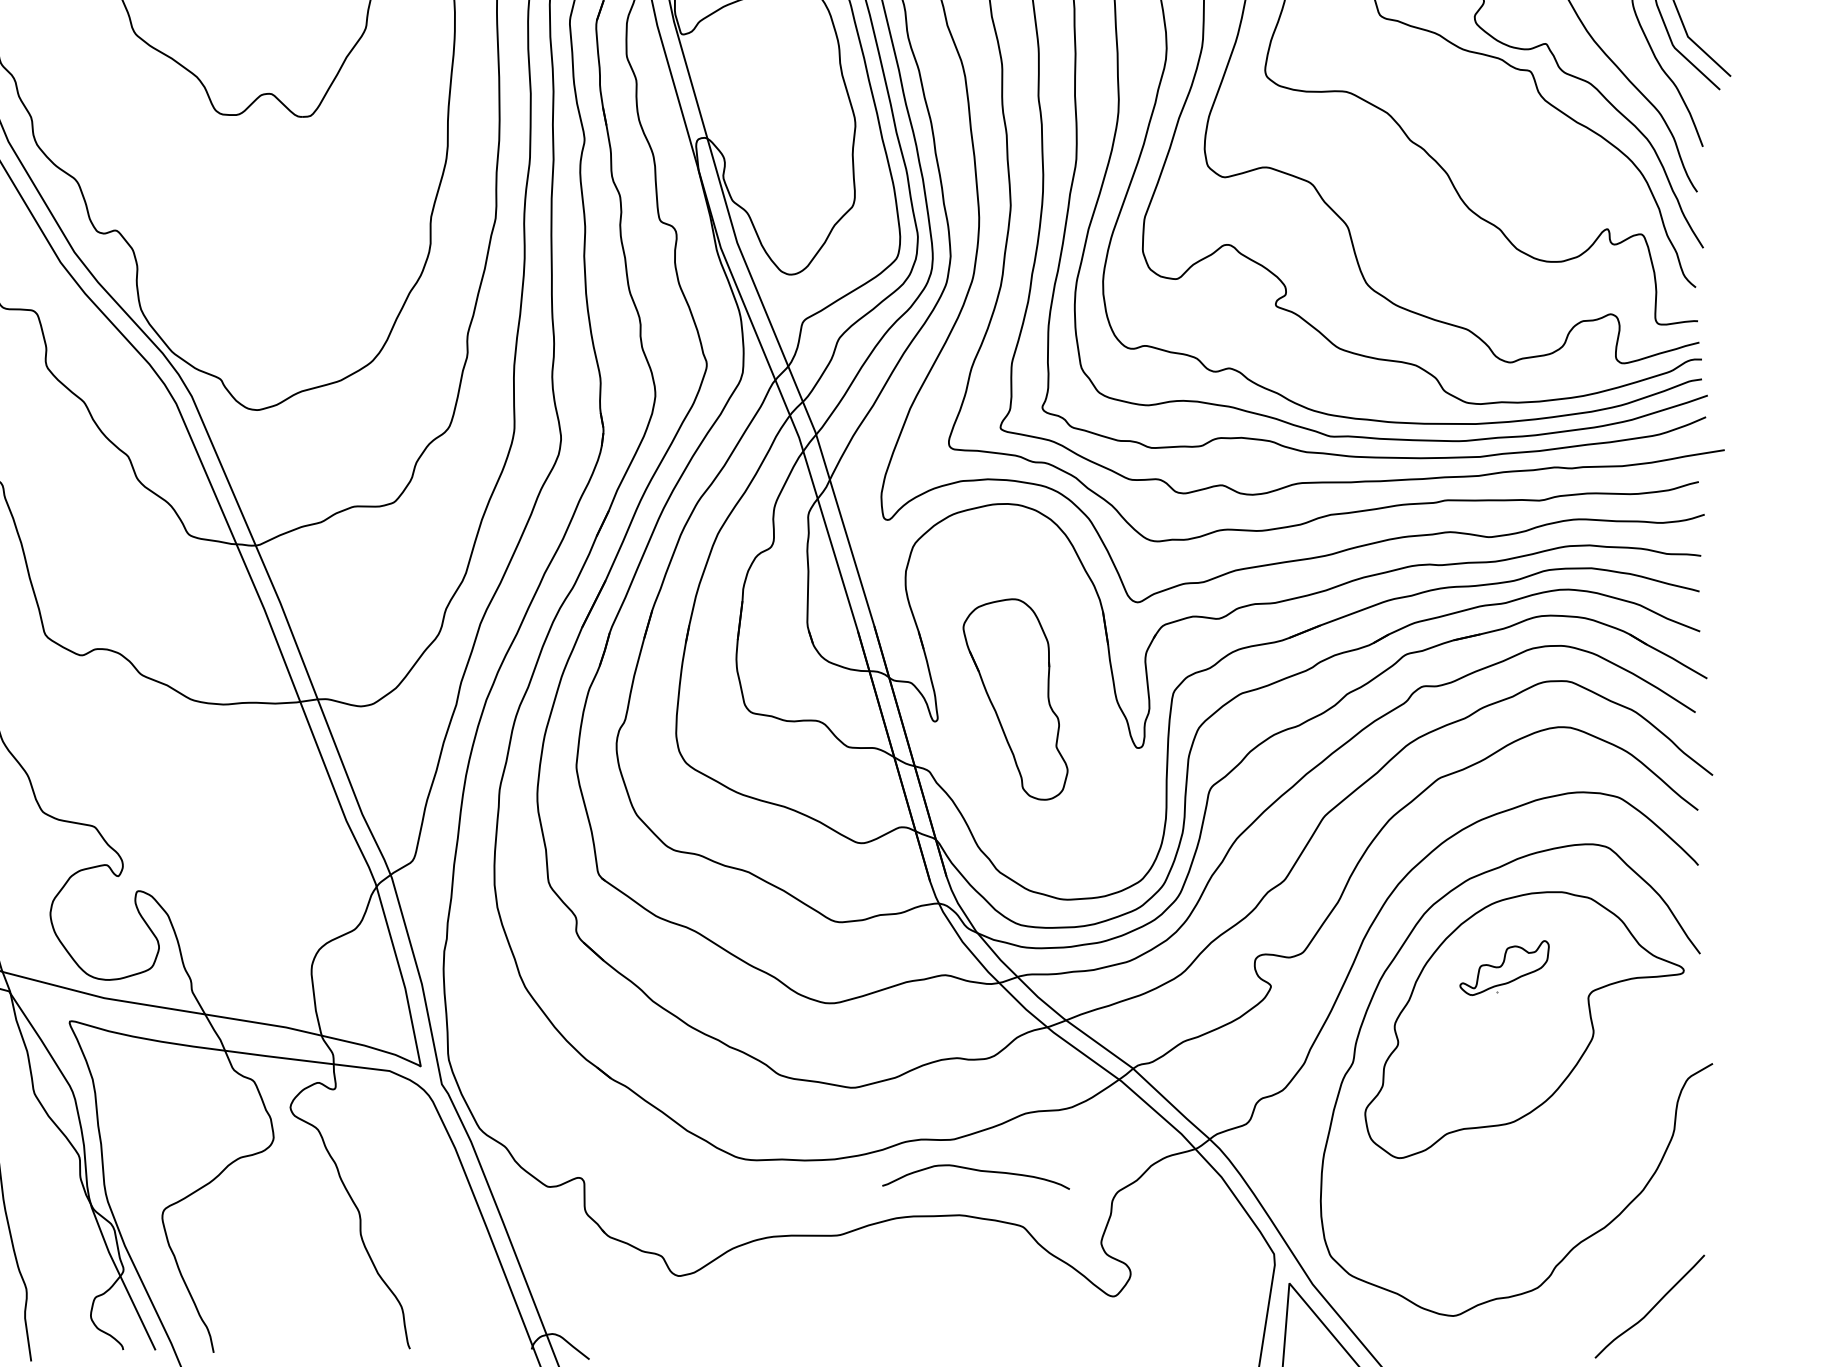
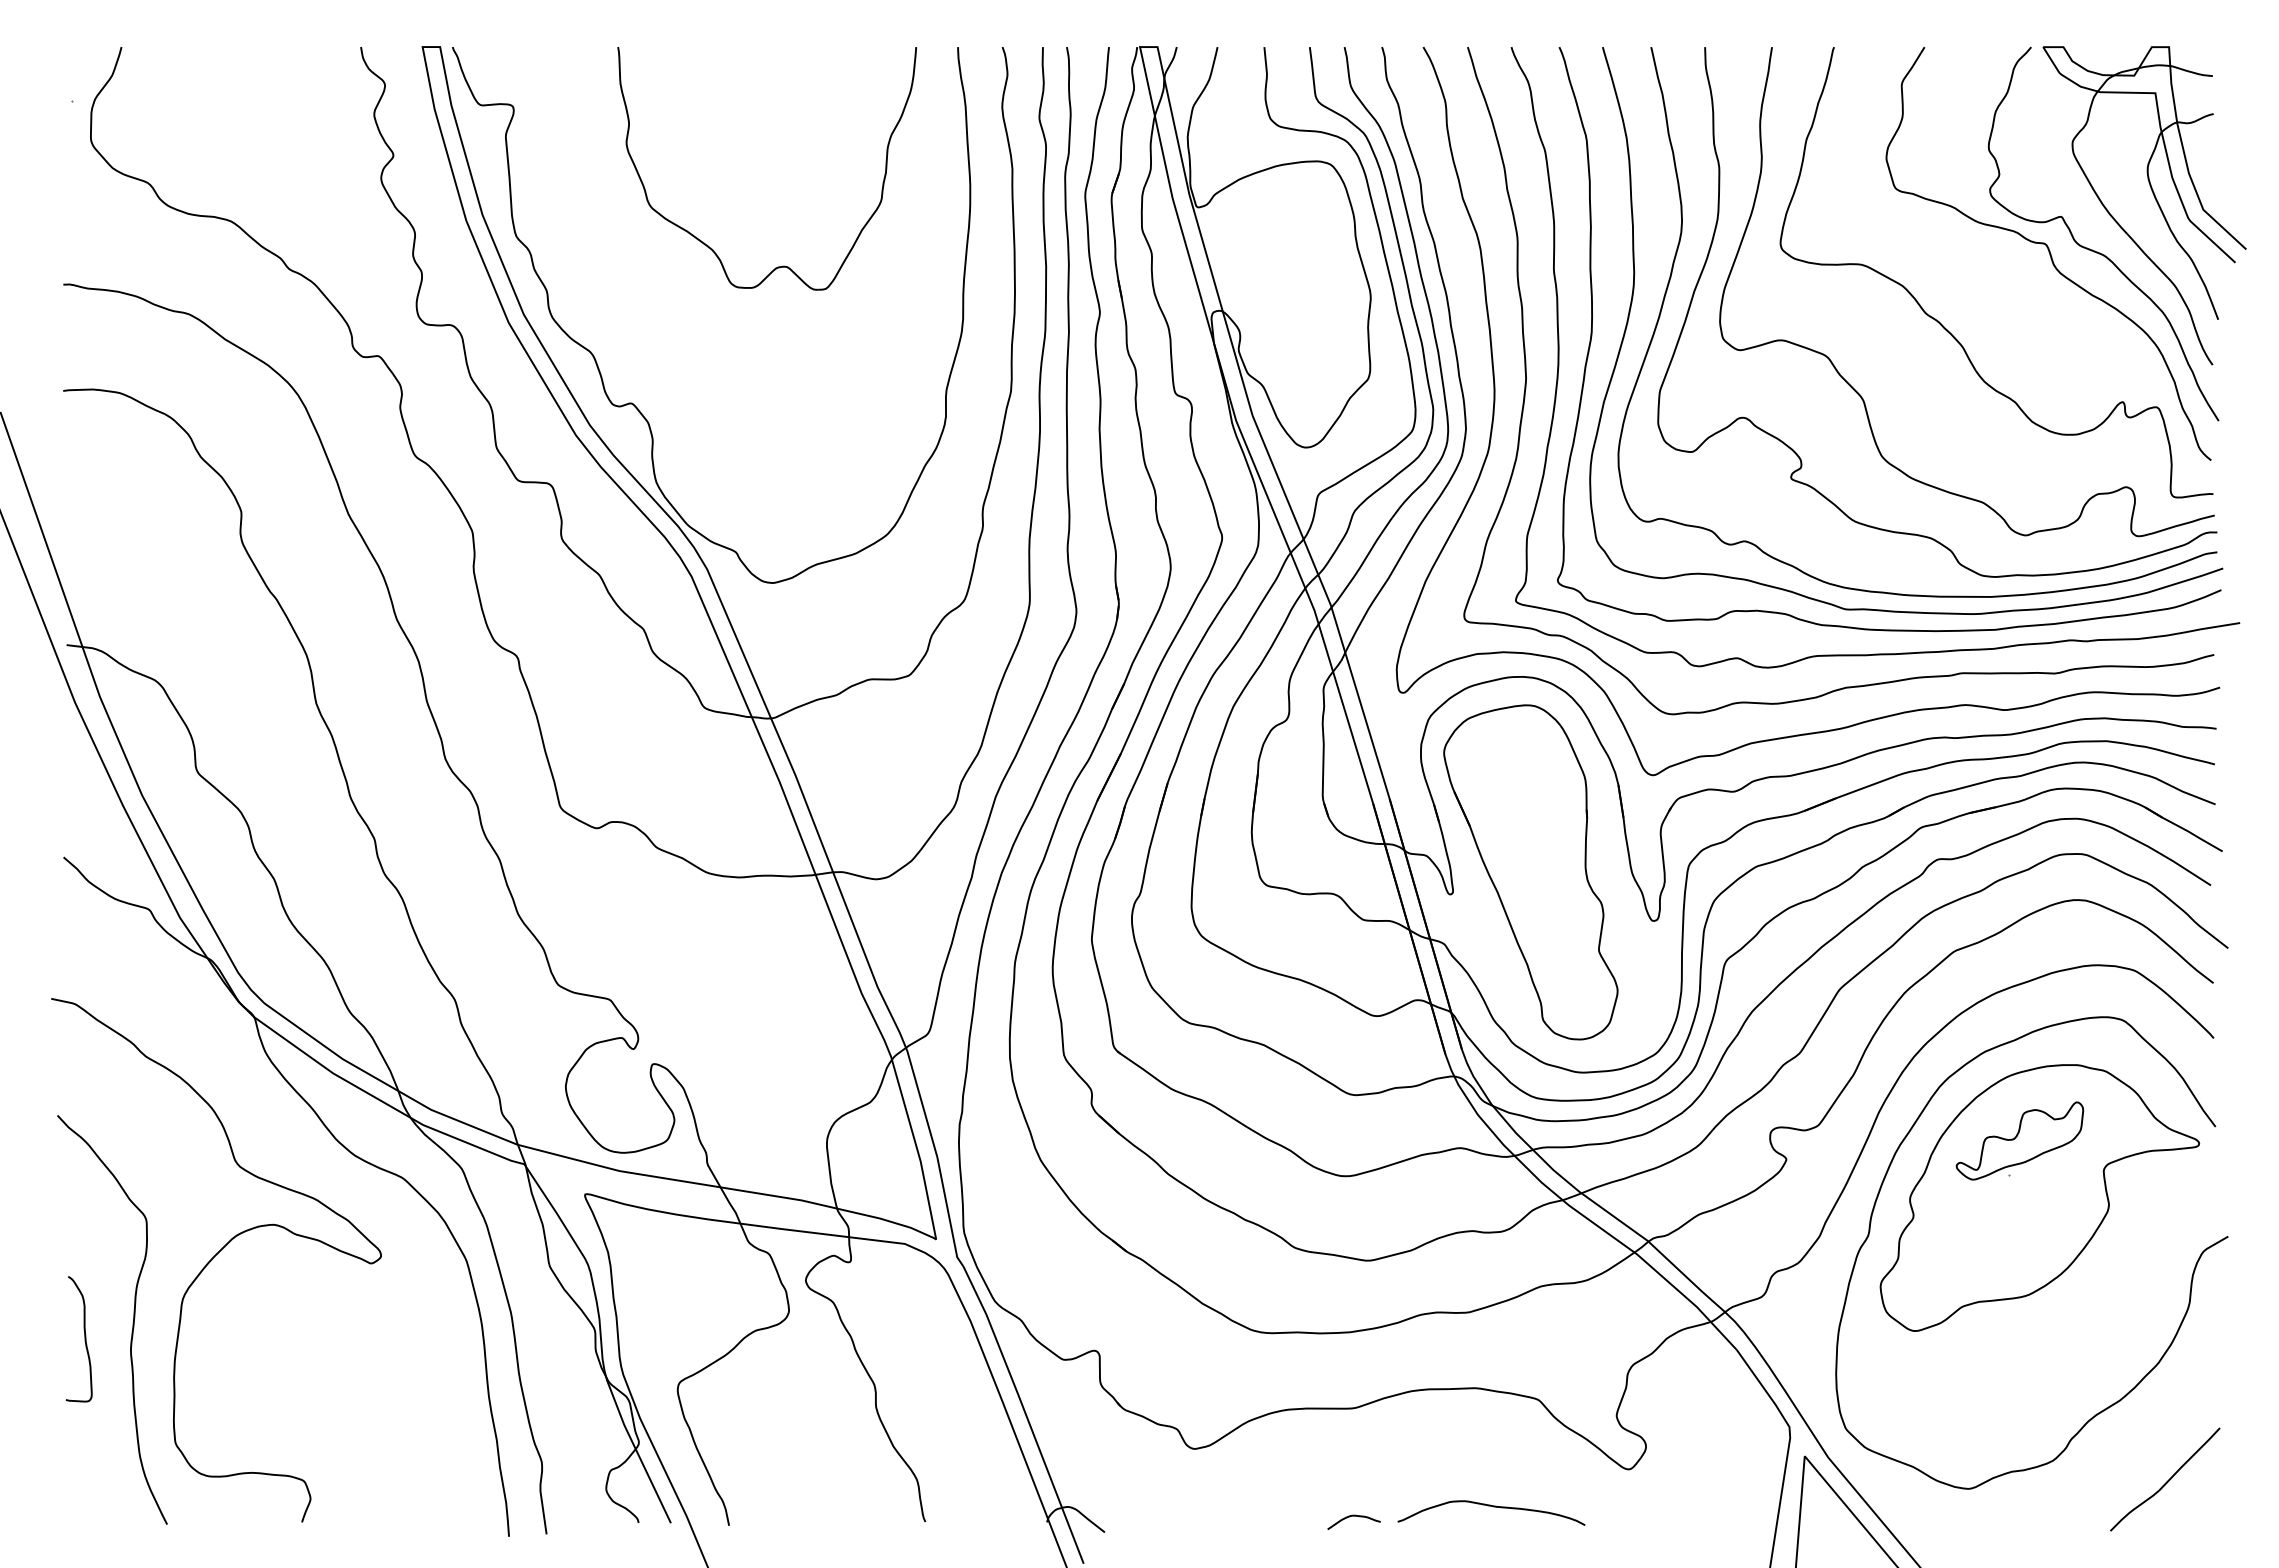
part: (1015, 699) -> (1530, 872), size x1.67
part: (1504, 967) -> (2019, 1140), size x1.43
curve: (978, 1171) -> (1493, 1507), moved
curve: (838, 1343) -> (1353, 1516), added

